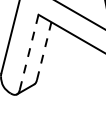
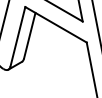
line: (43, 50) -> (29, 35), dashed -> solid
line: (29, 52) -> (18, 36), dashed -> solid

